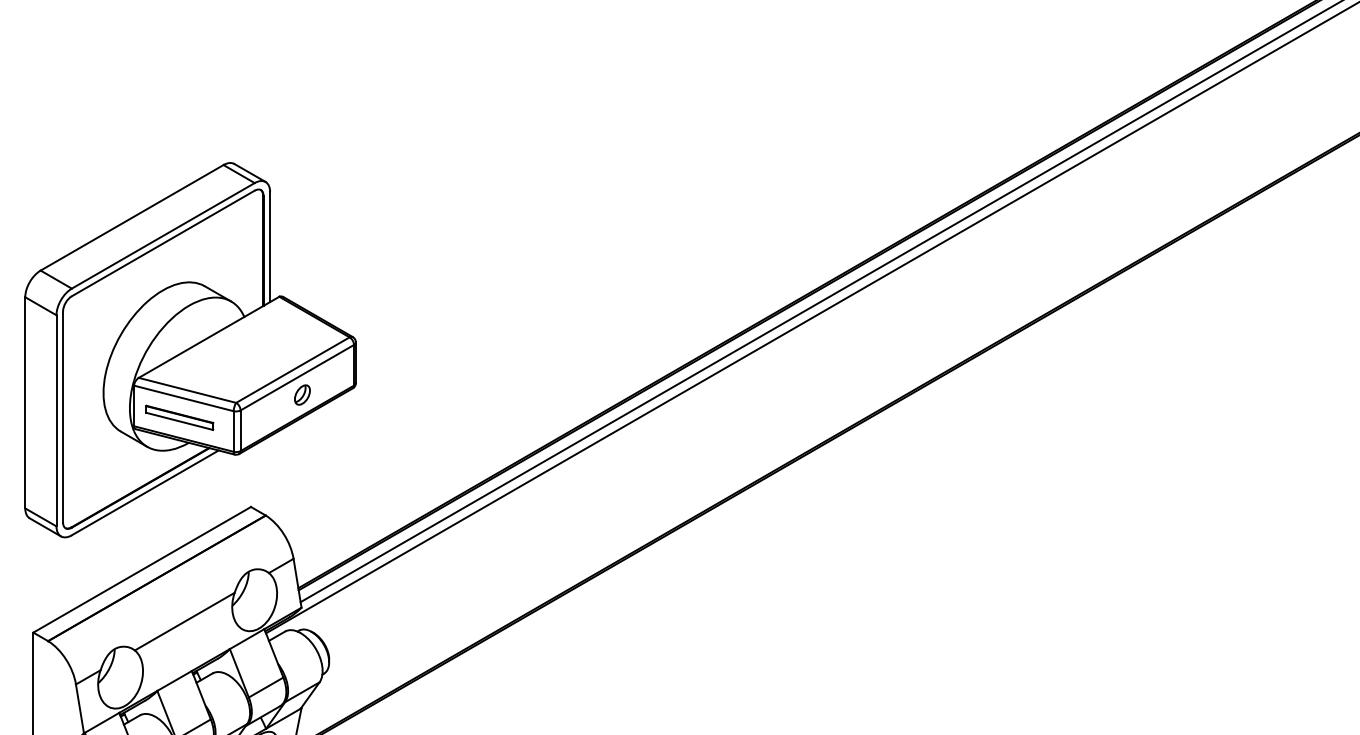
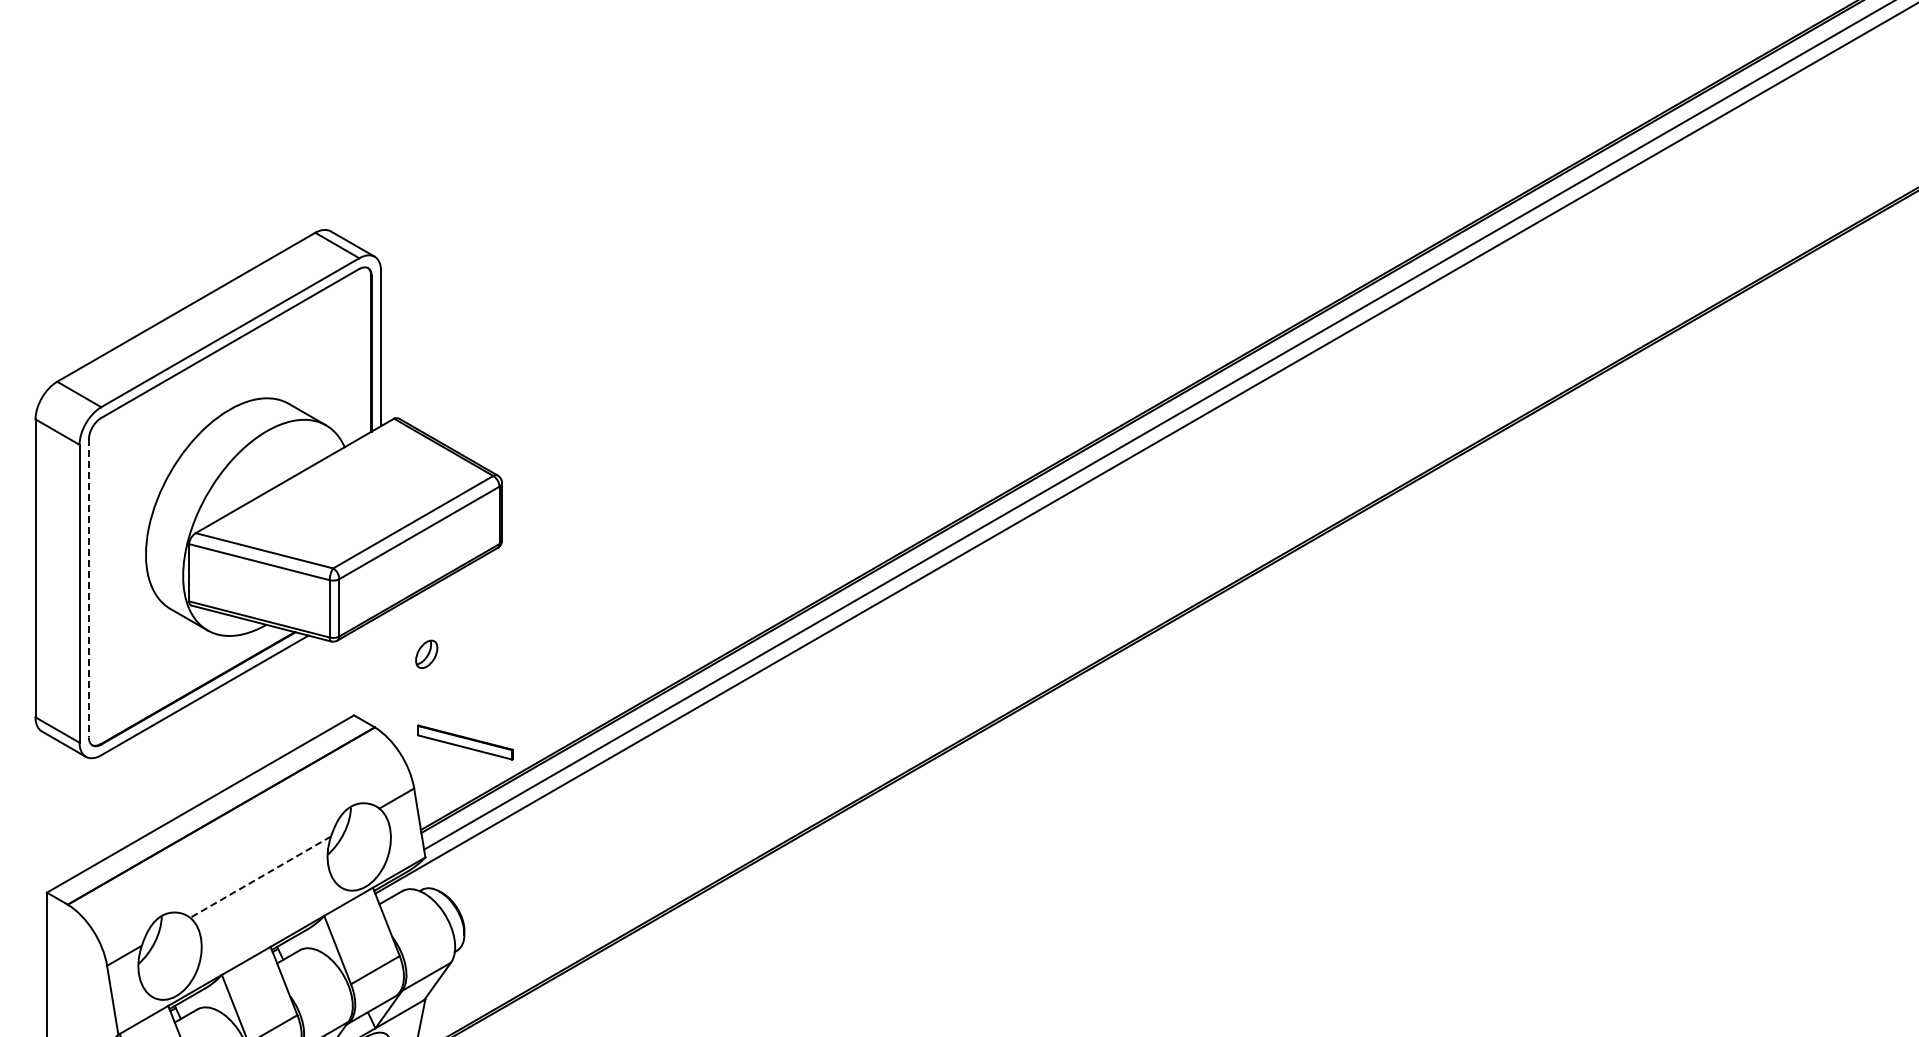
part: (302, 394) -> (426, 653), moved
line: (62, 417) -> (88, 588), solid -> dashed
part: (179, 417) -> (465, 742), moved
line: (184, 621) -> (260, 877), solid -> dashed

